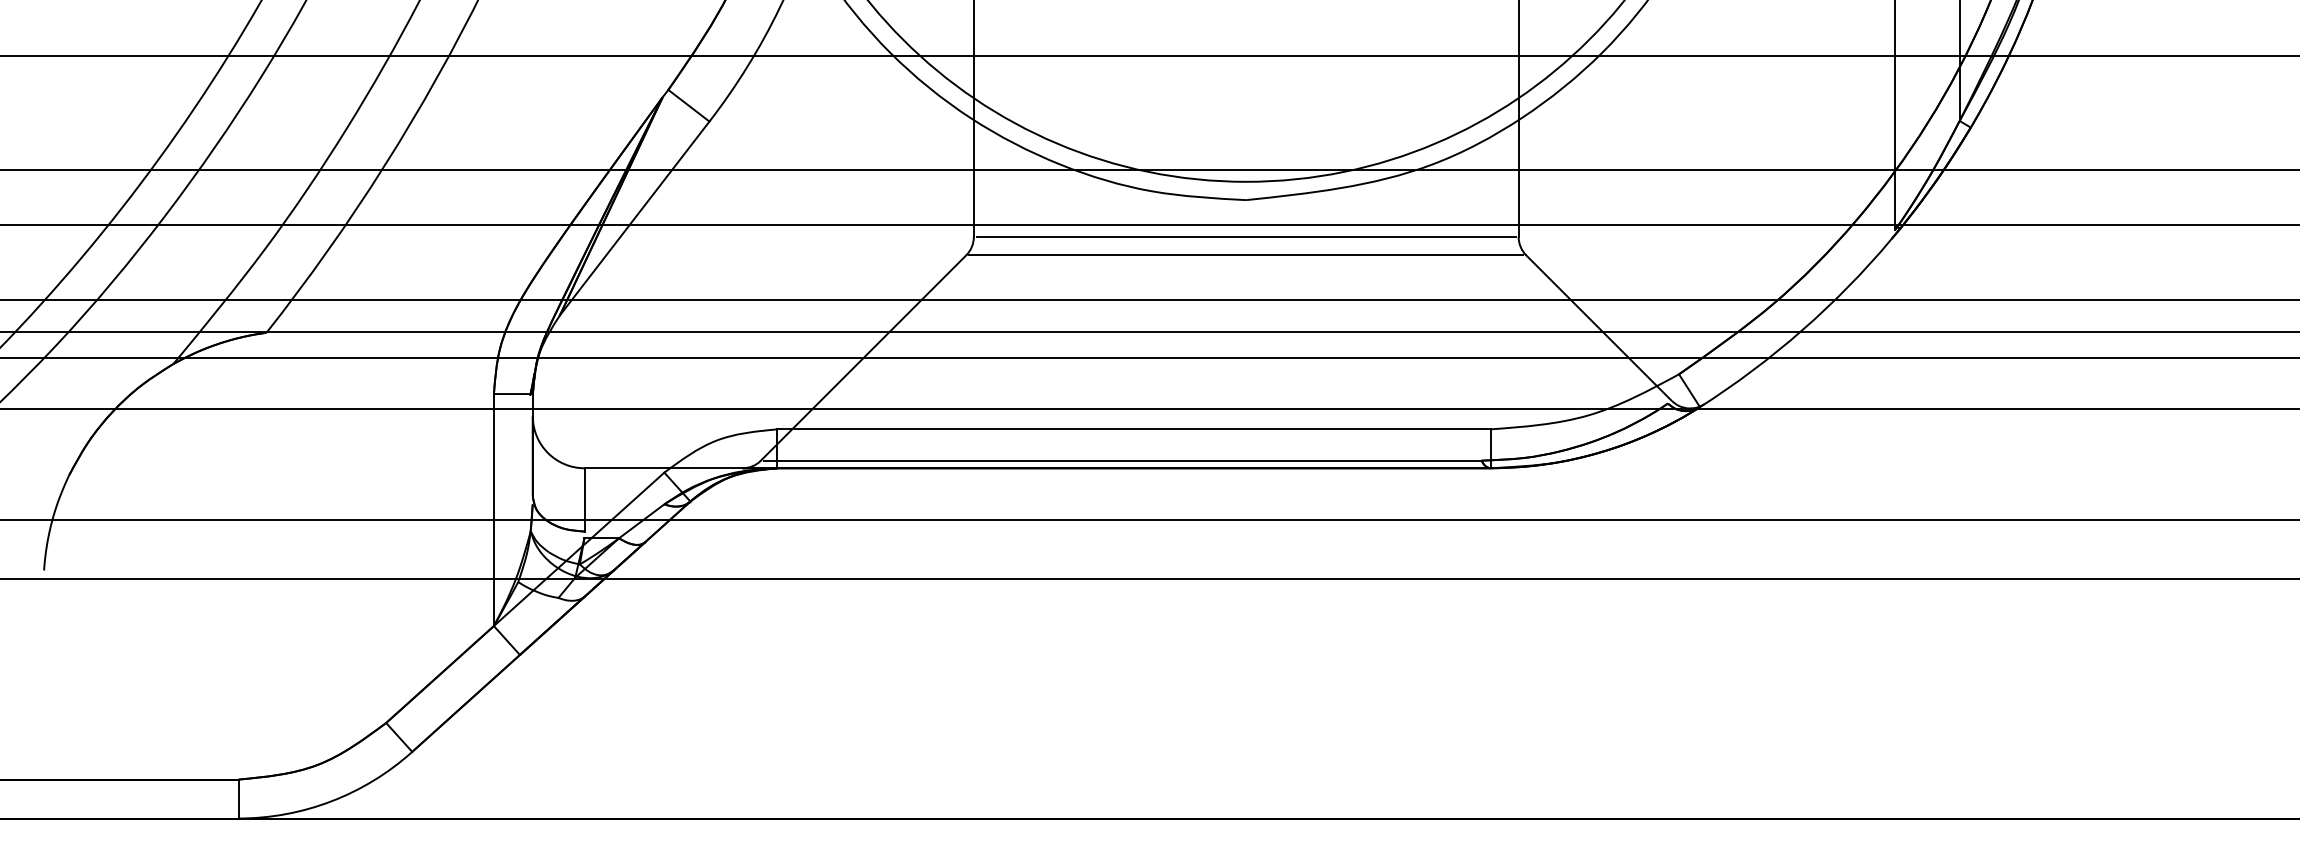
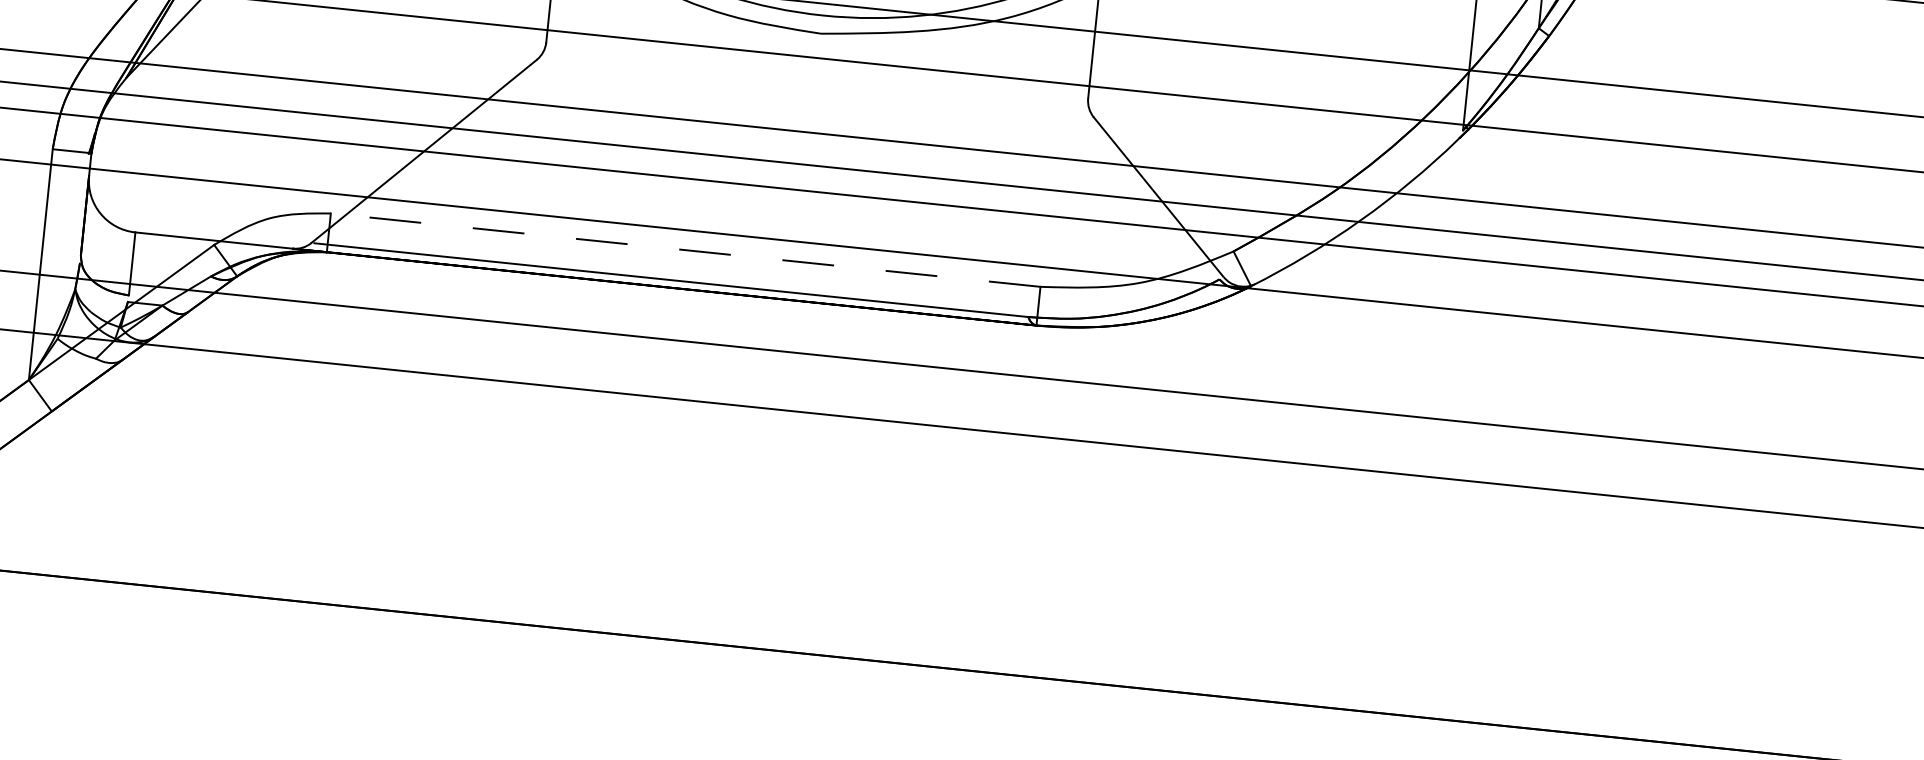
line: (1245, 237) -> (816, 70), removed
line: (1246, 255) -> (815, 88), removed
line: (1133, 429) -> (685, 250), solid -> dashed

